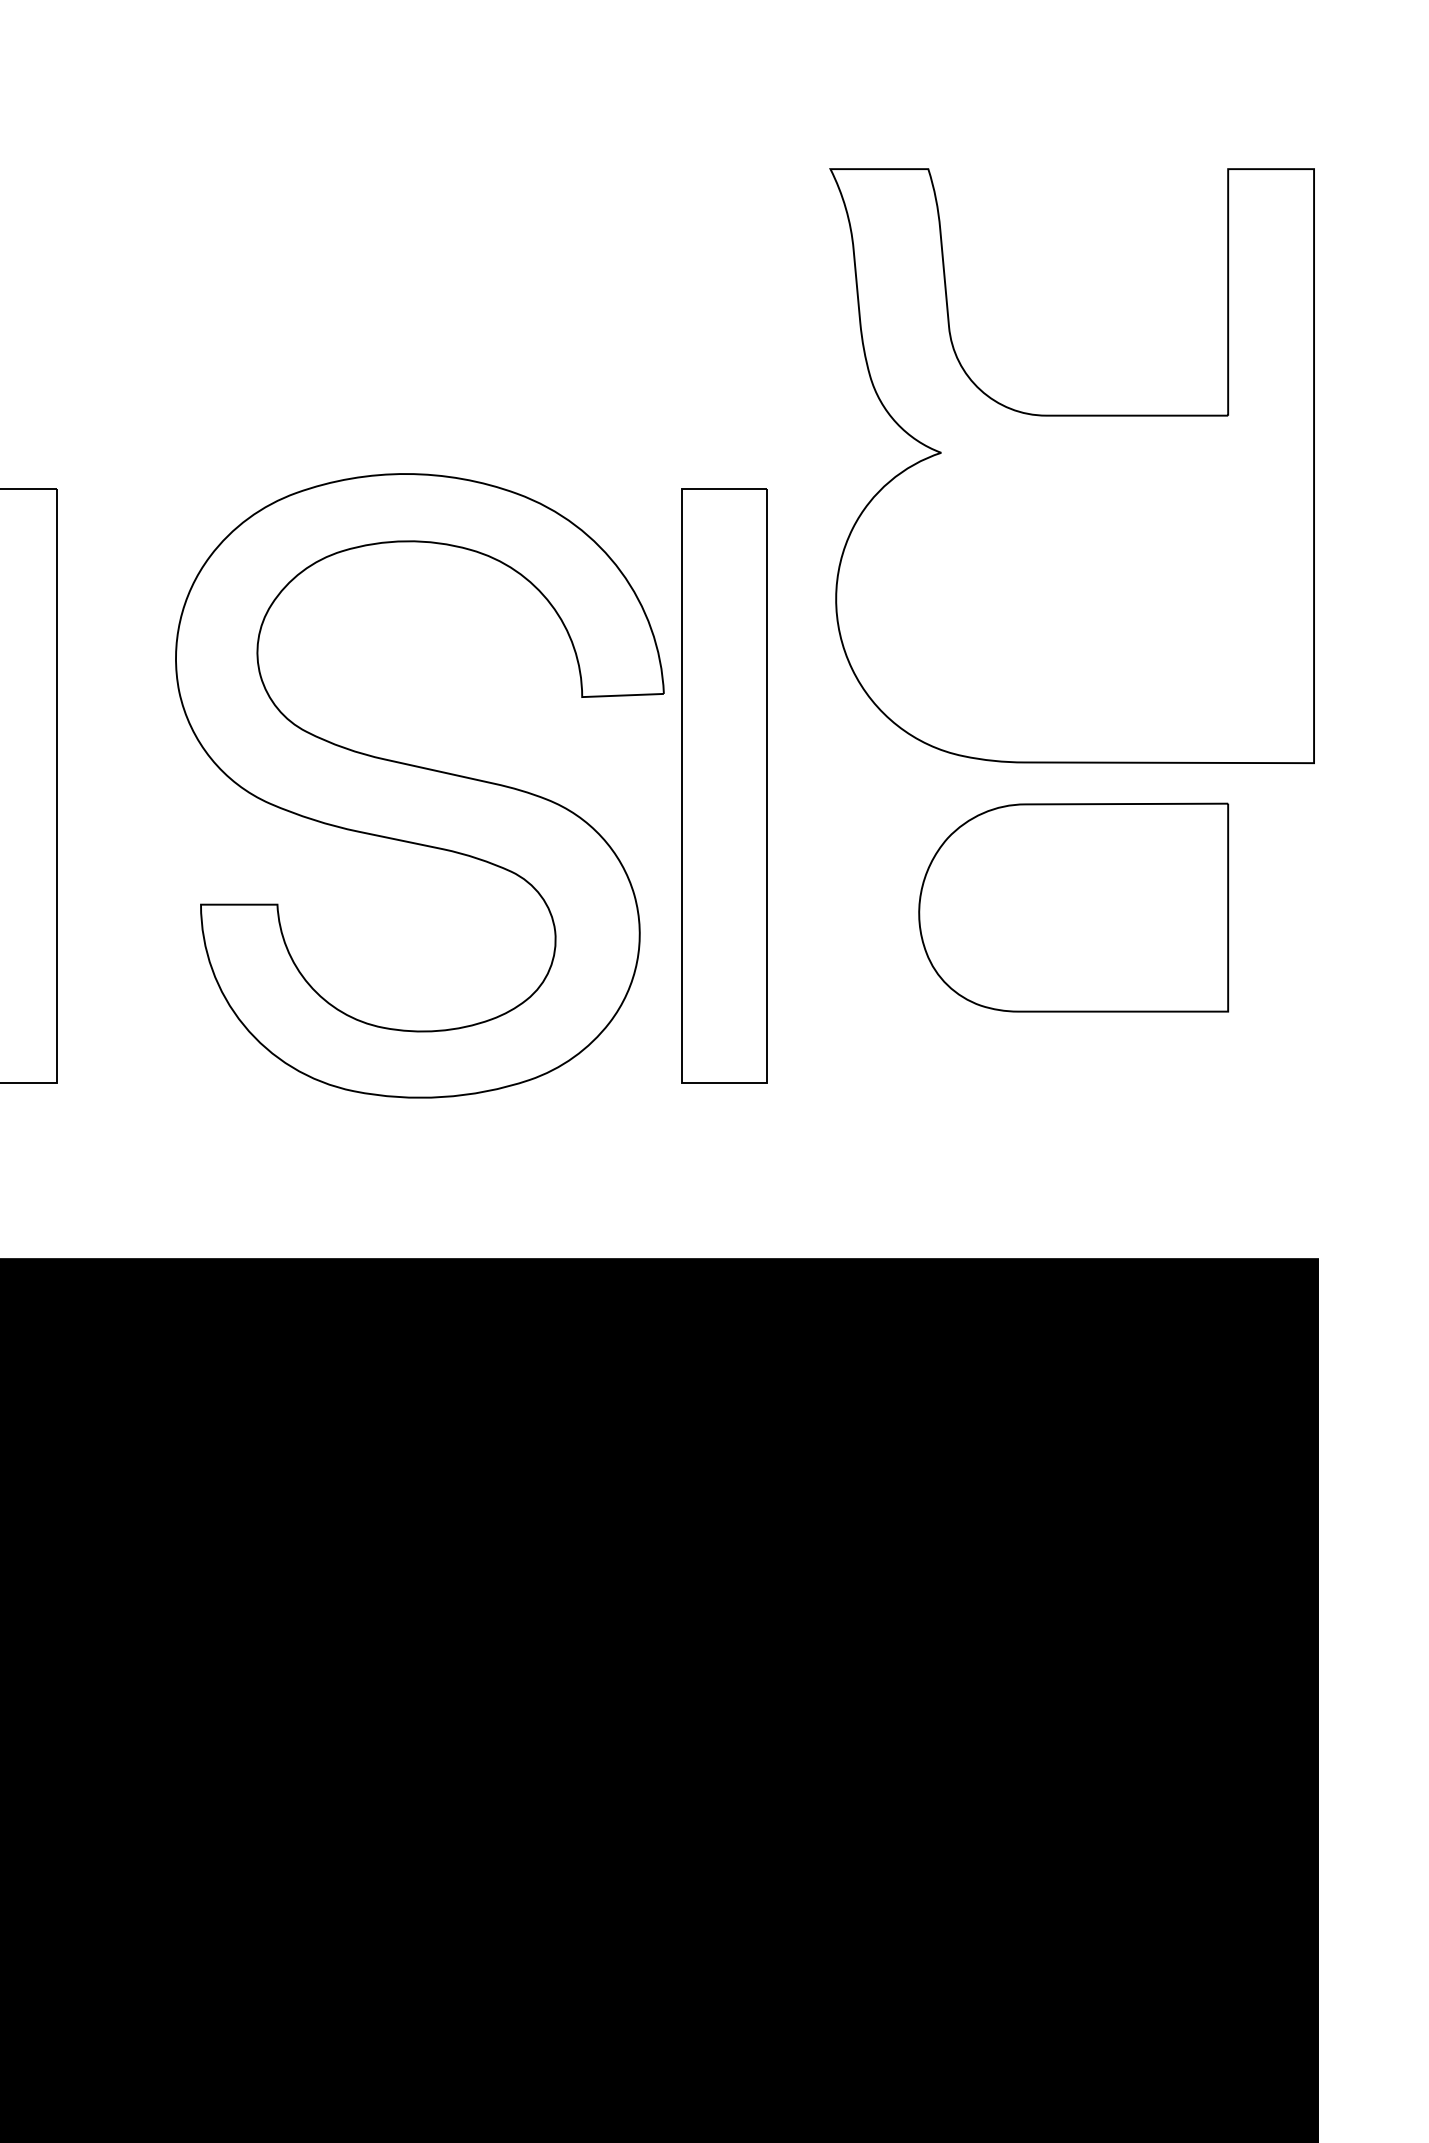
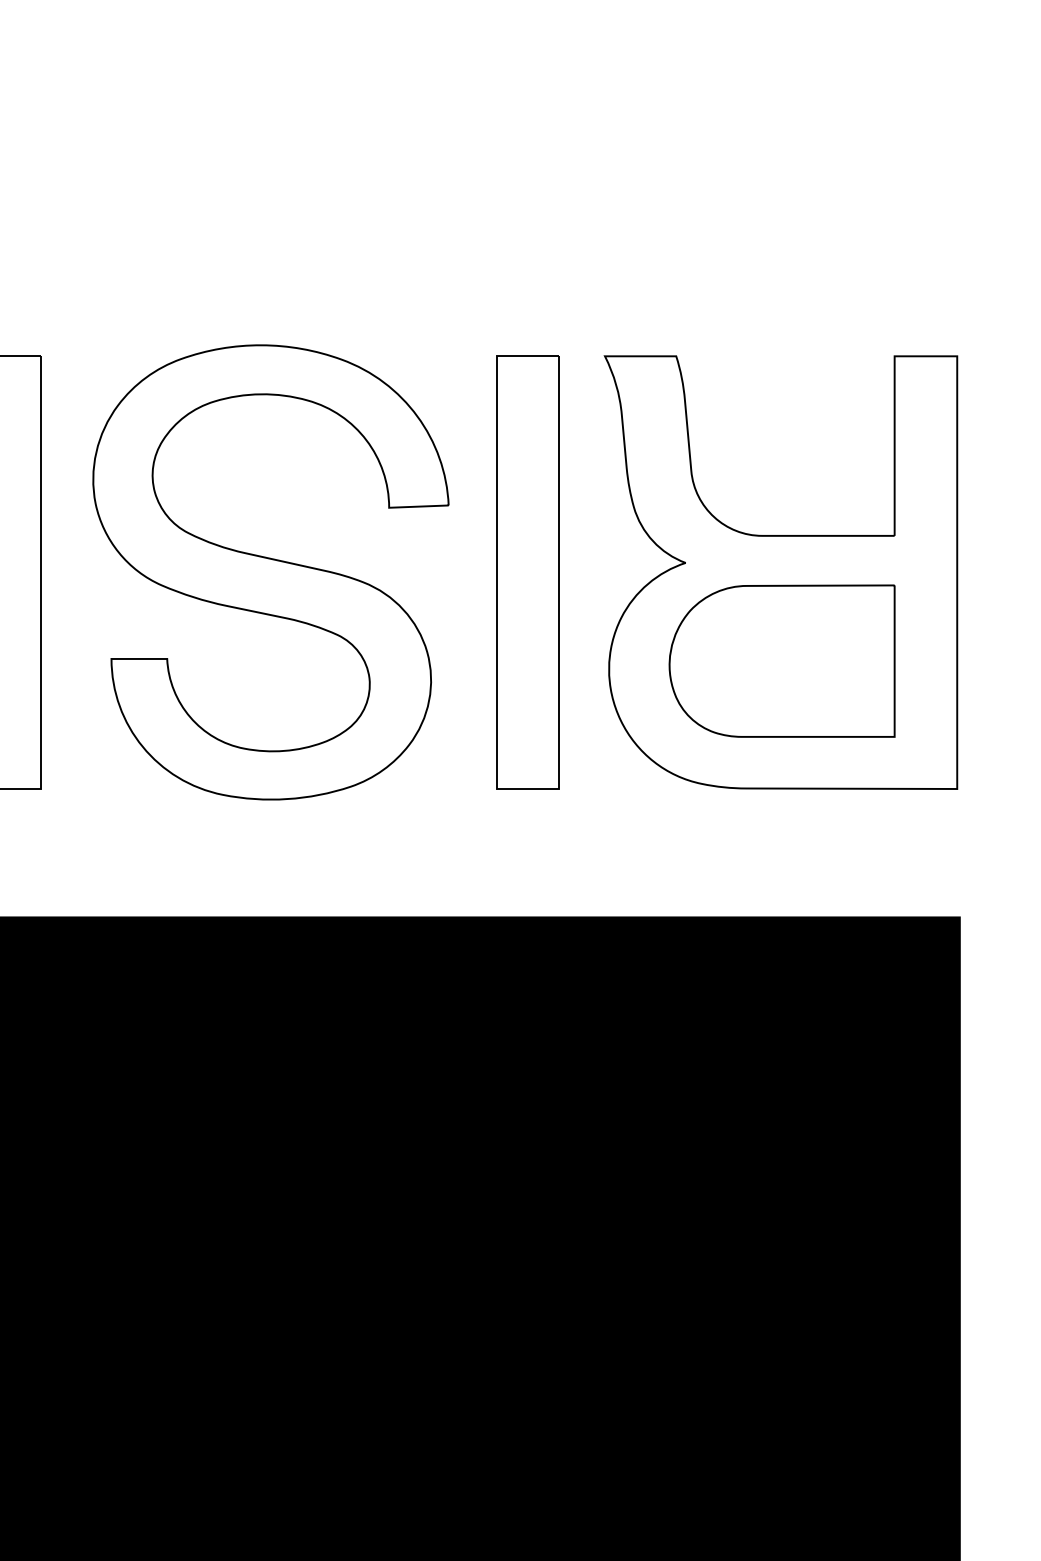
part: (1071, 466) -> (780, 572), moved
part: (419, 785) -> (270, 572), moved

